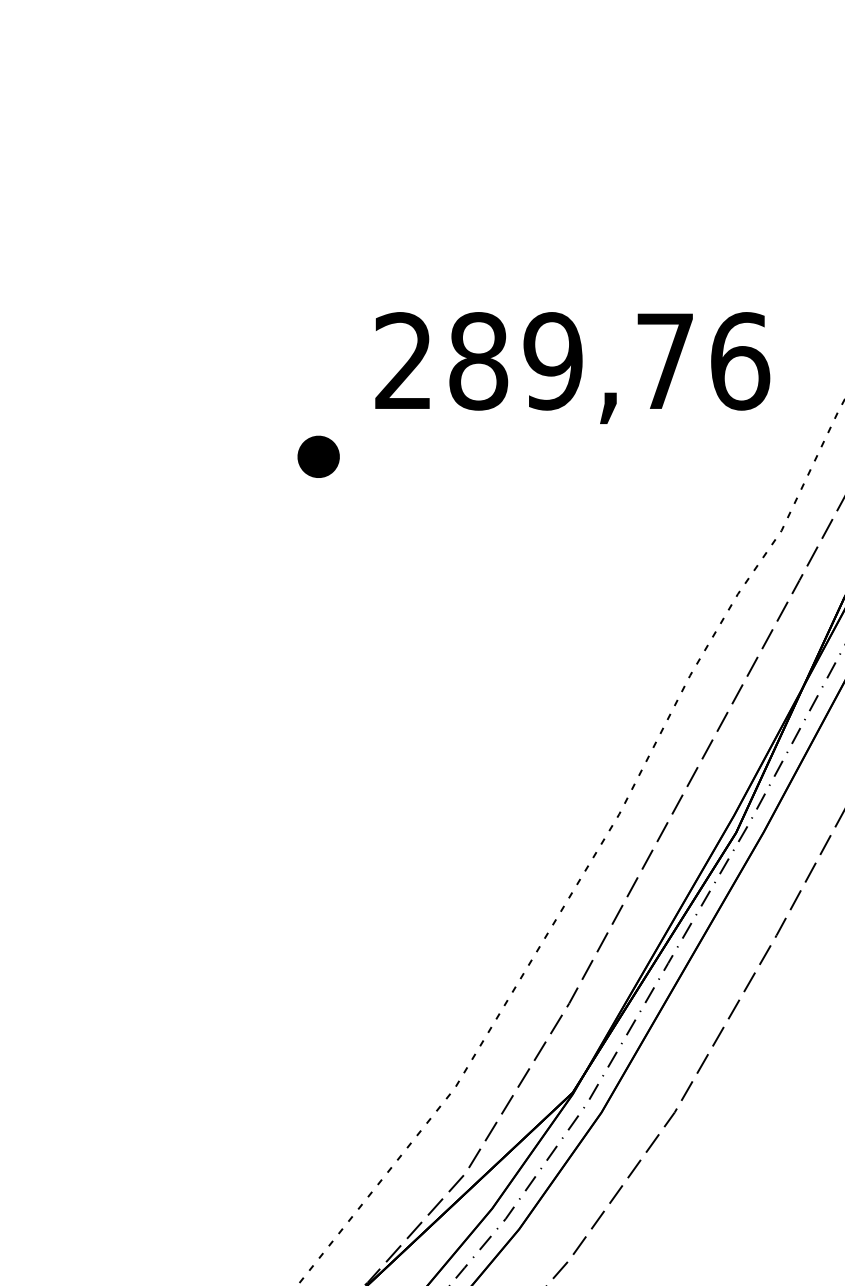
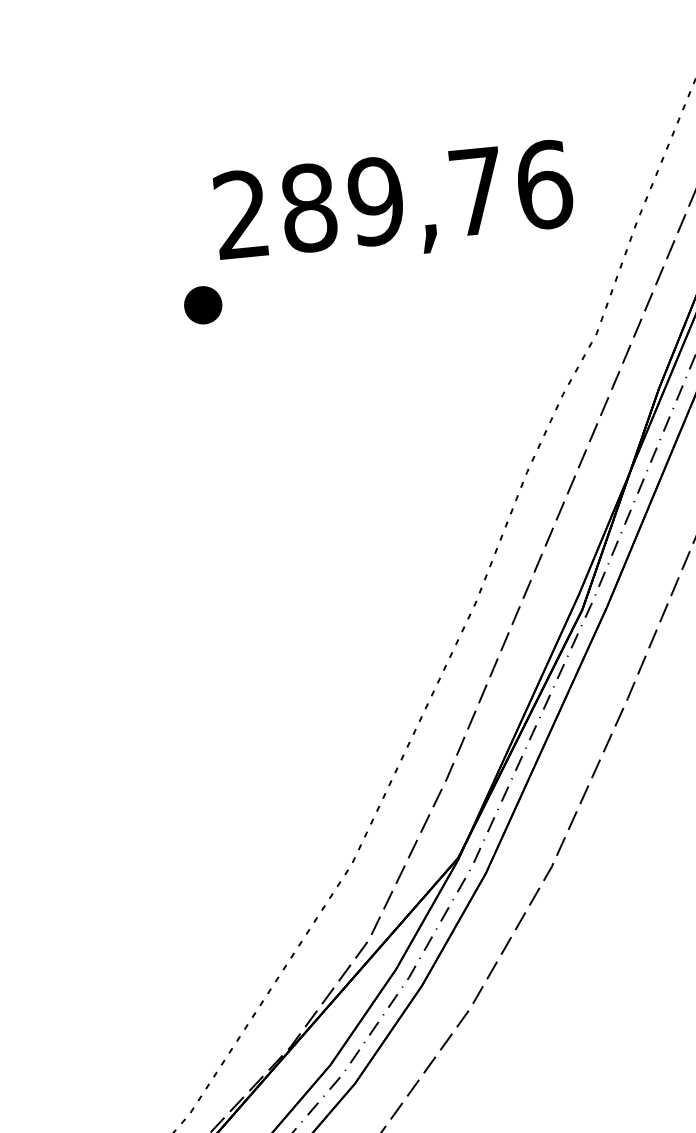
part: (318, 456) -> (203, 304), moved

